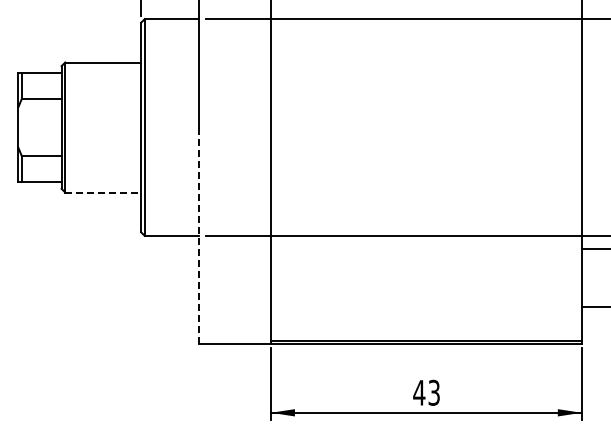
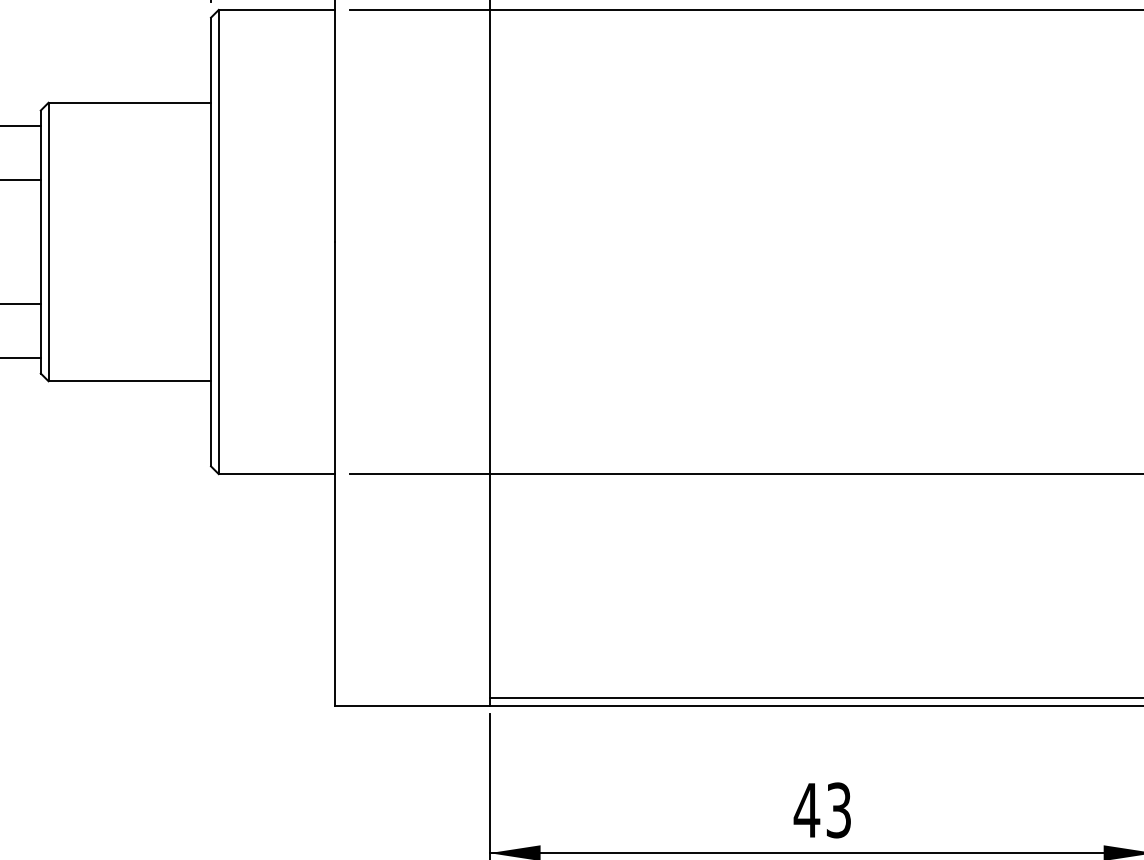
line: (103, 192) -> (130, 381), dashed -> solid
line: (198, 235) -> (333, 473), dashed -> solid

